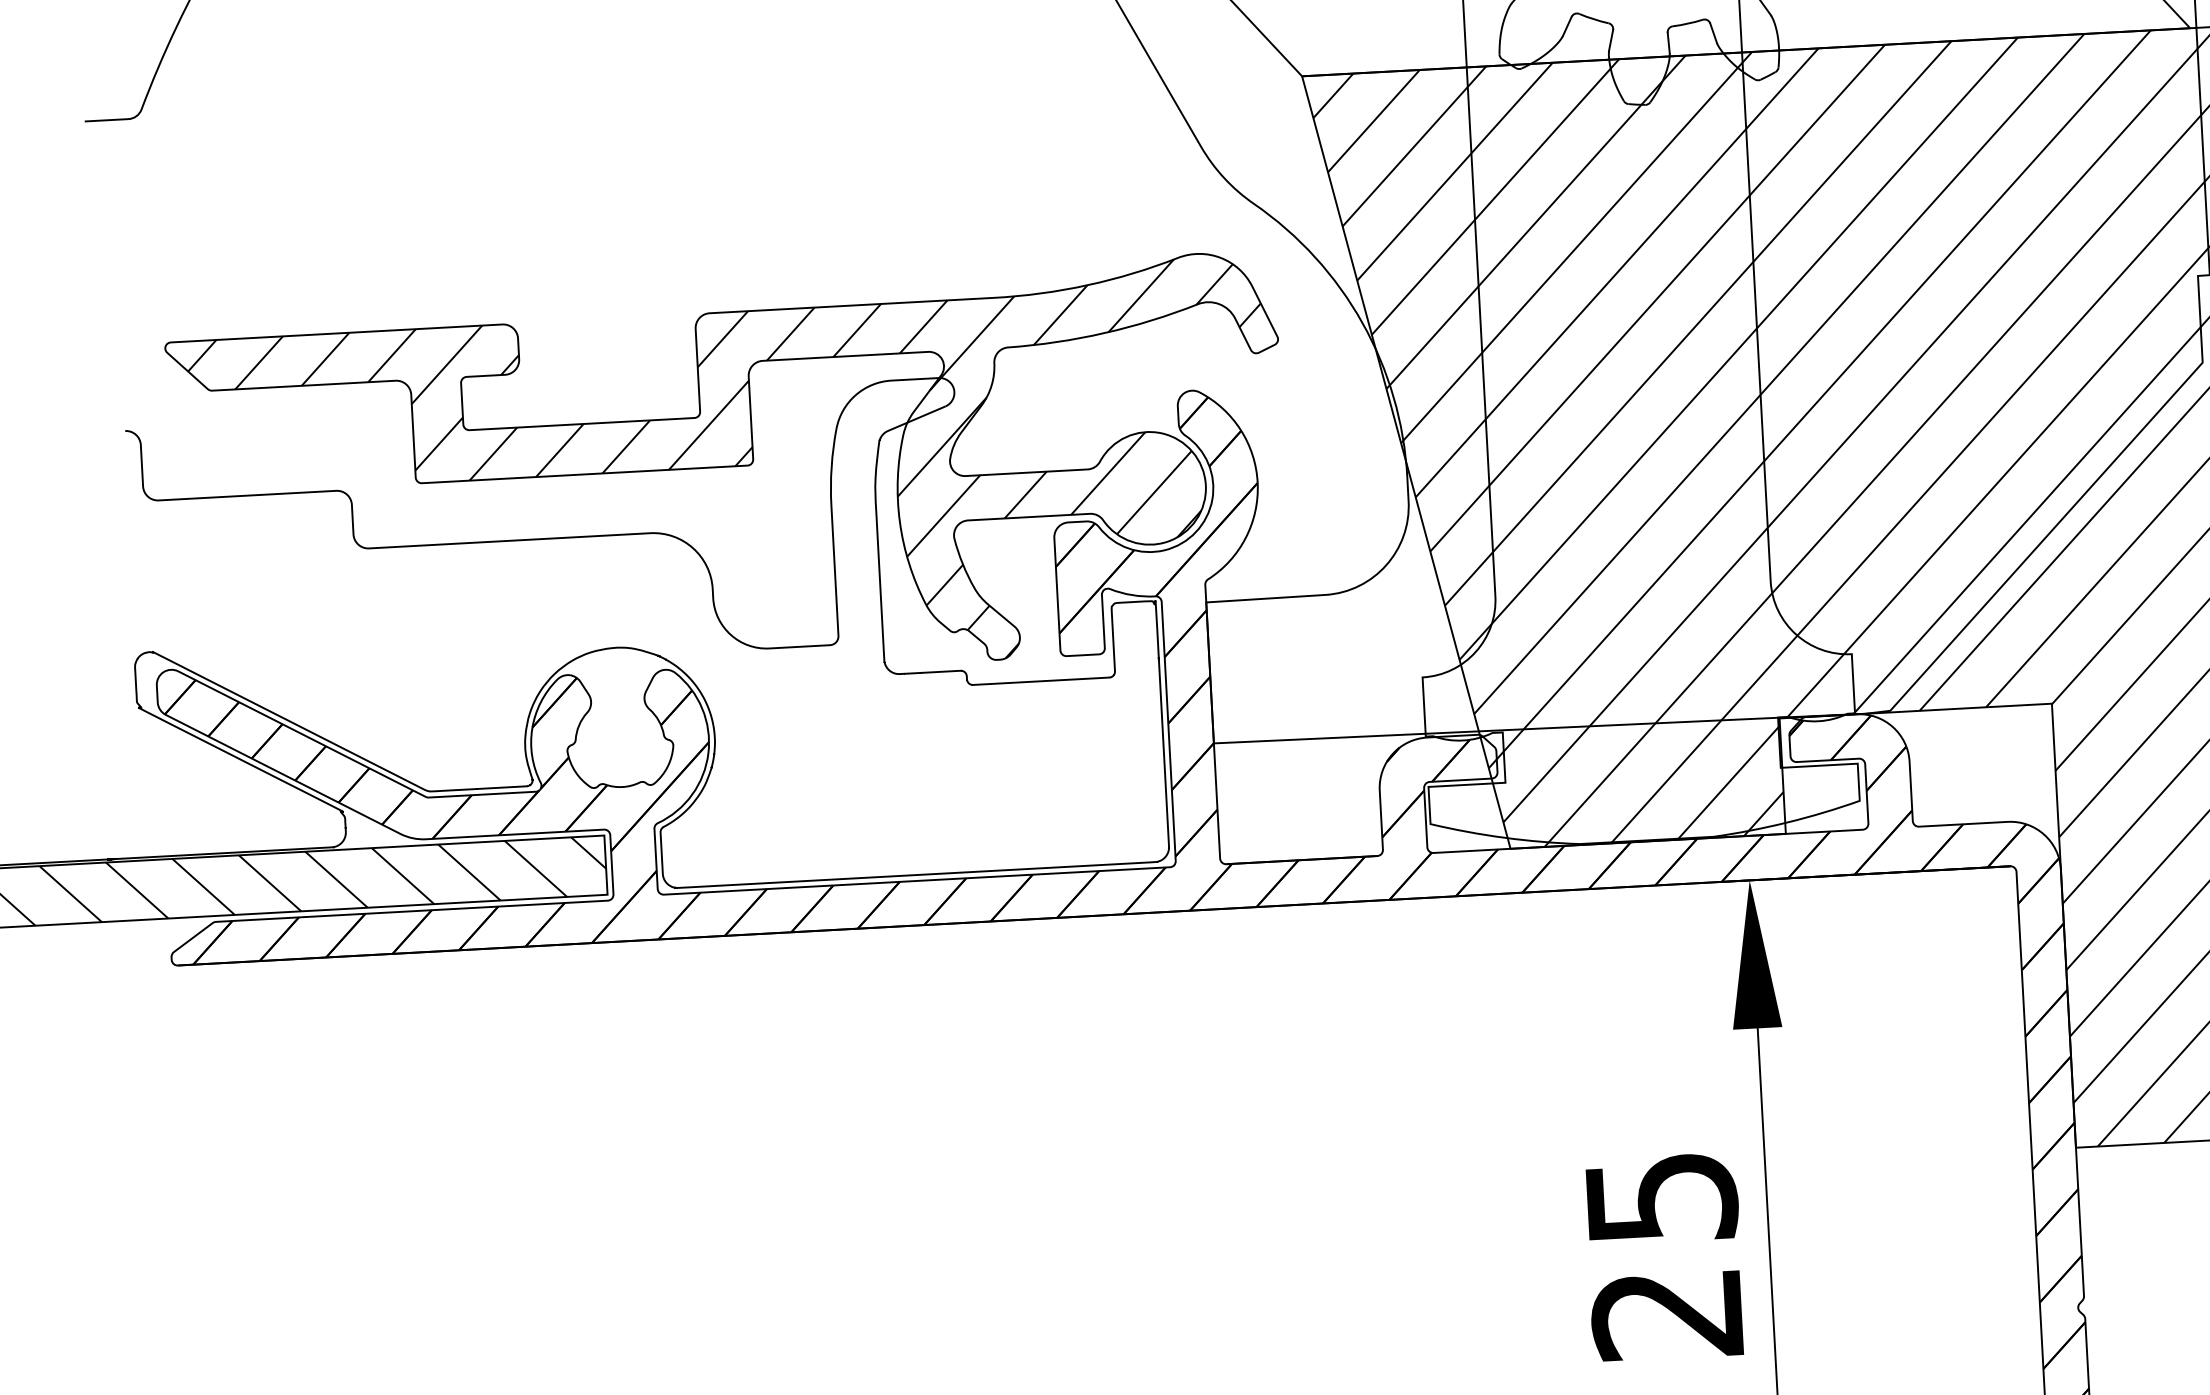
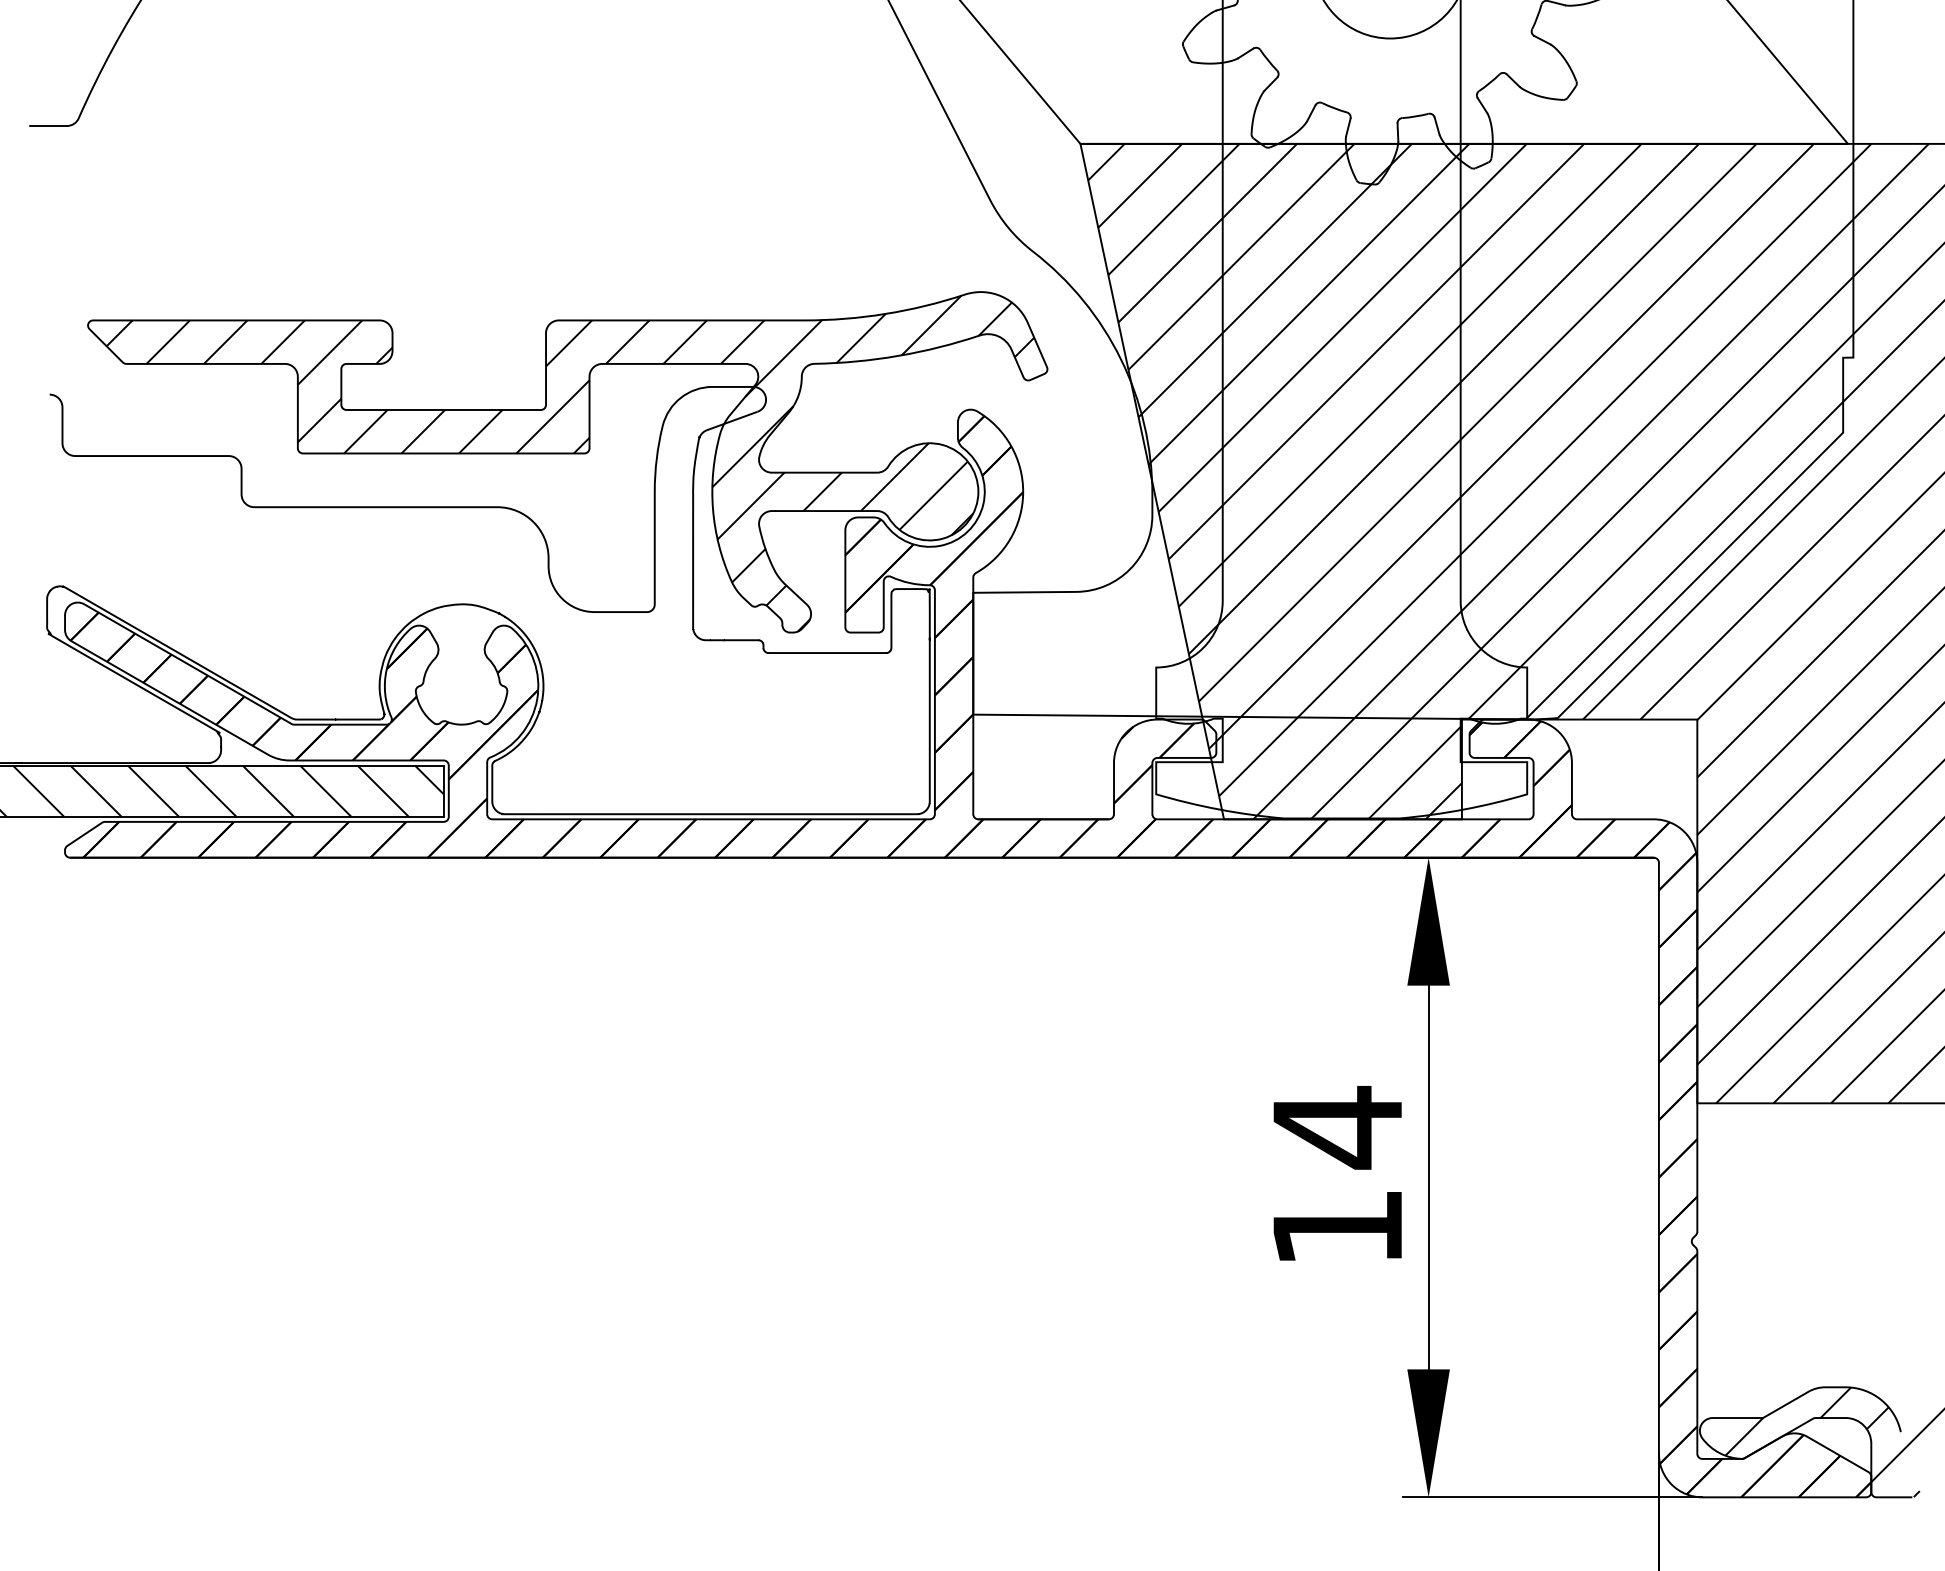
text: (1664, 1254) -> (1337, 1176), 25 -> 14

